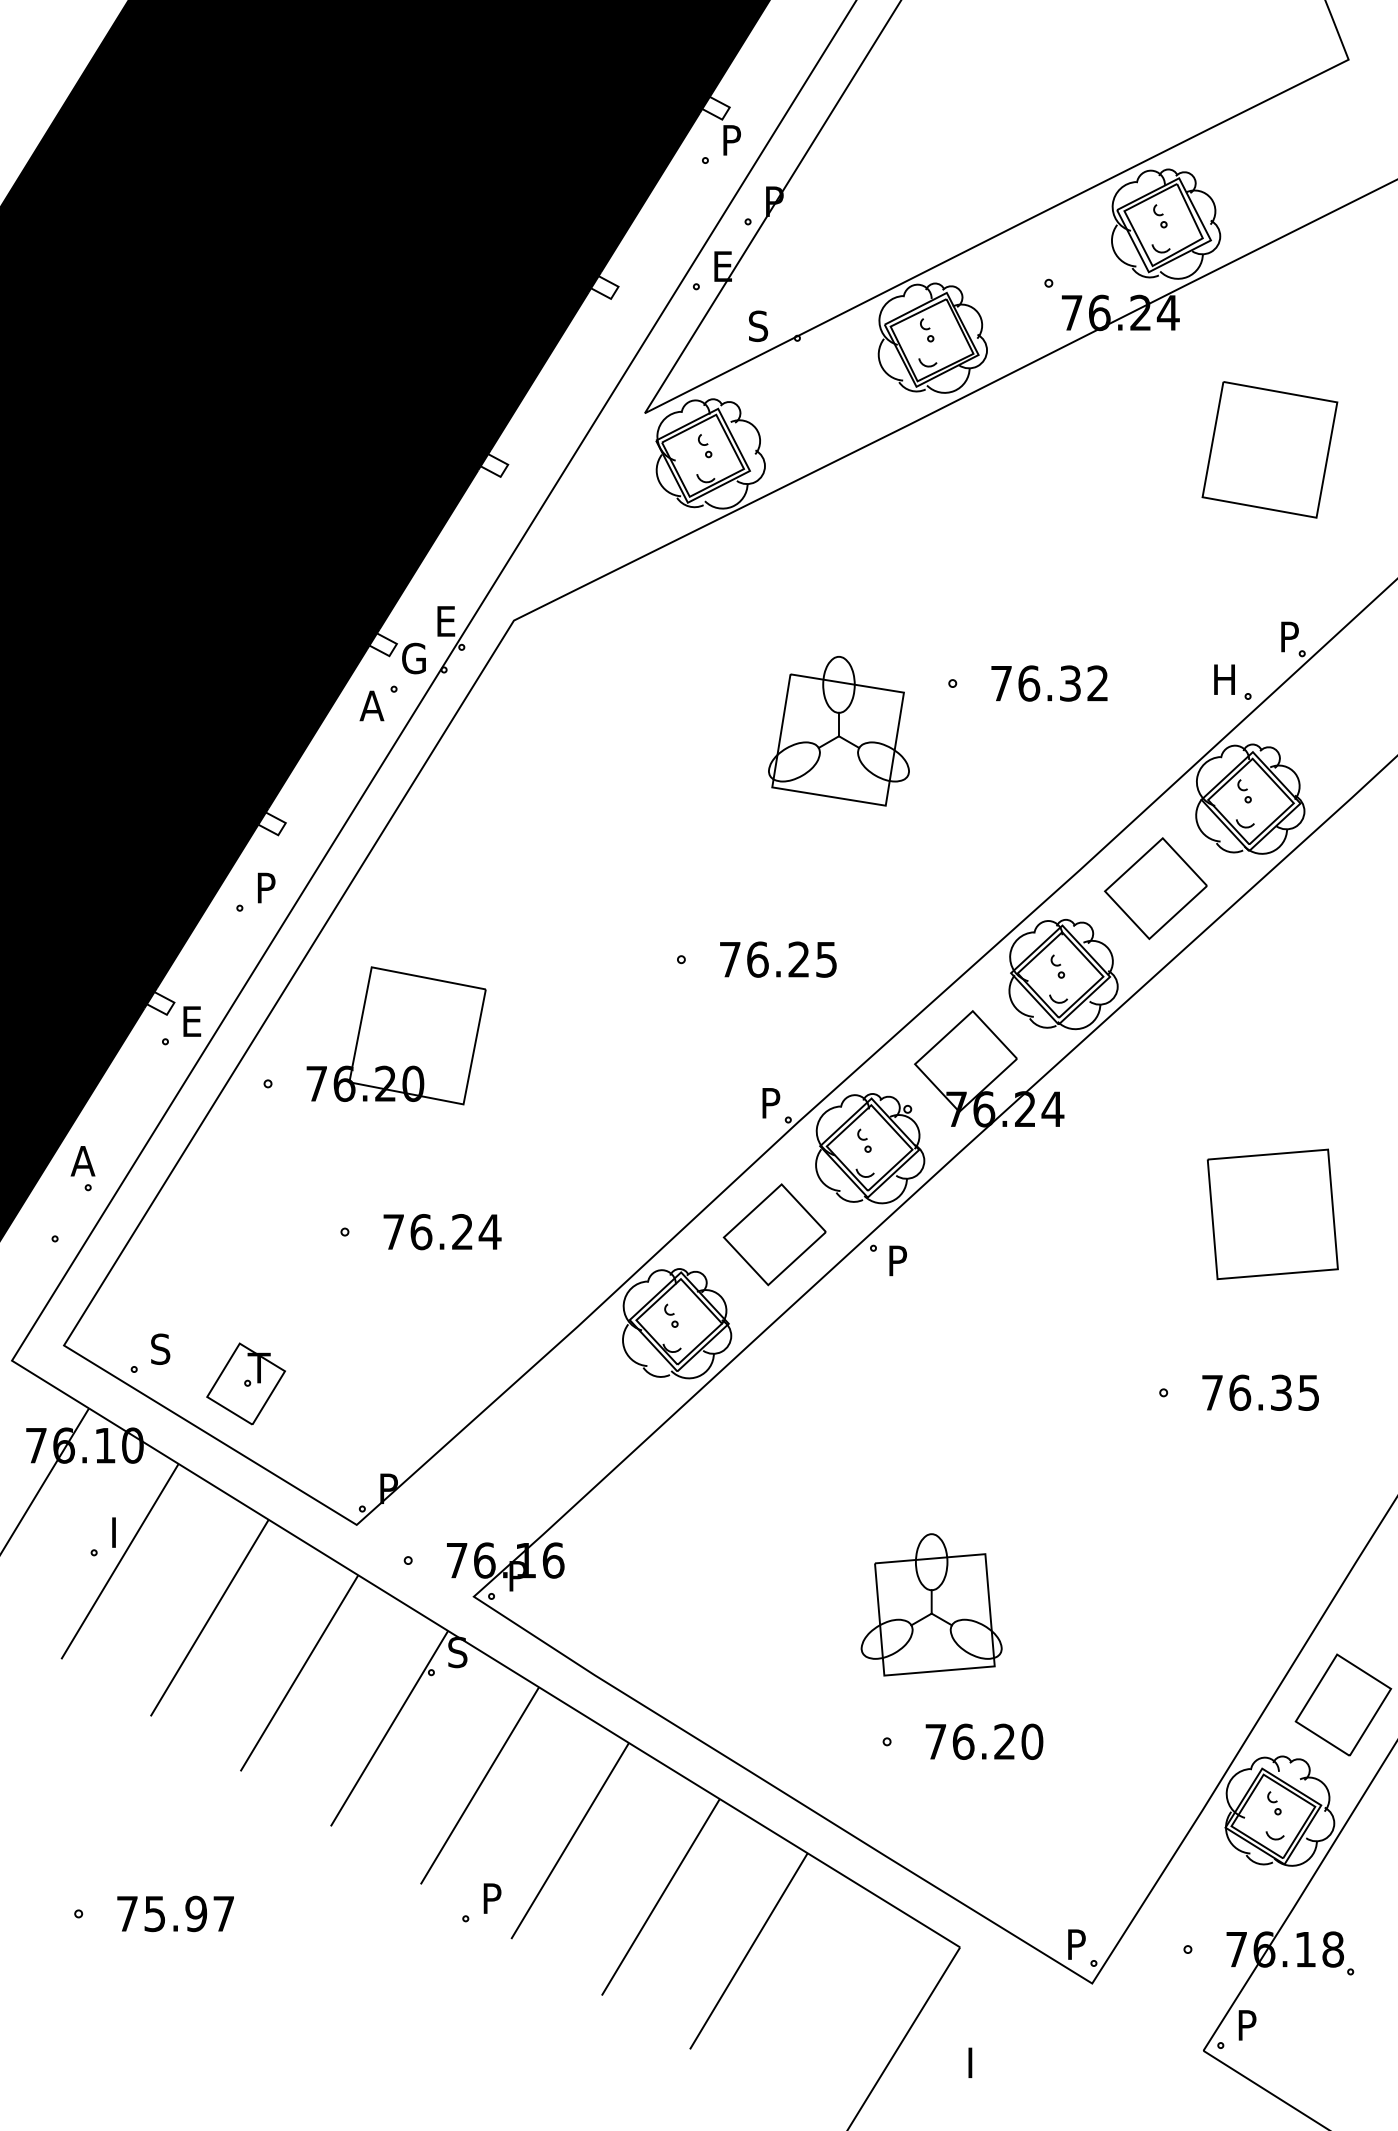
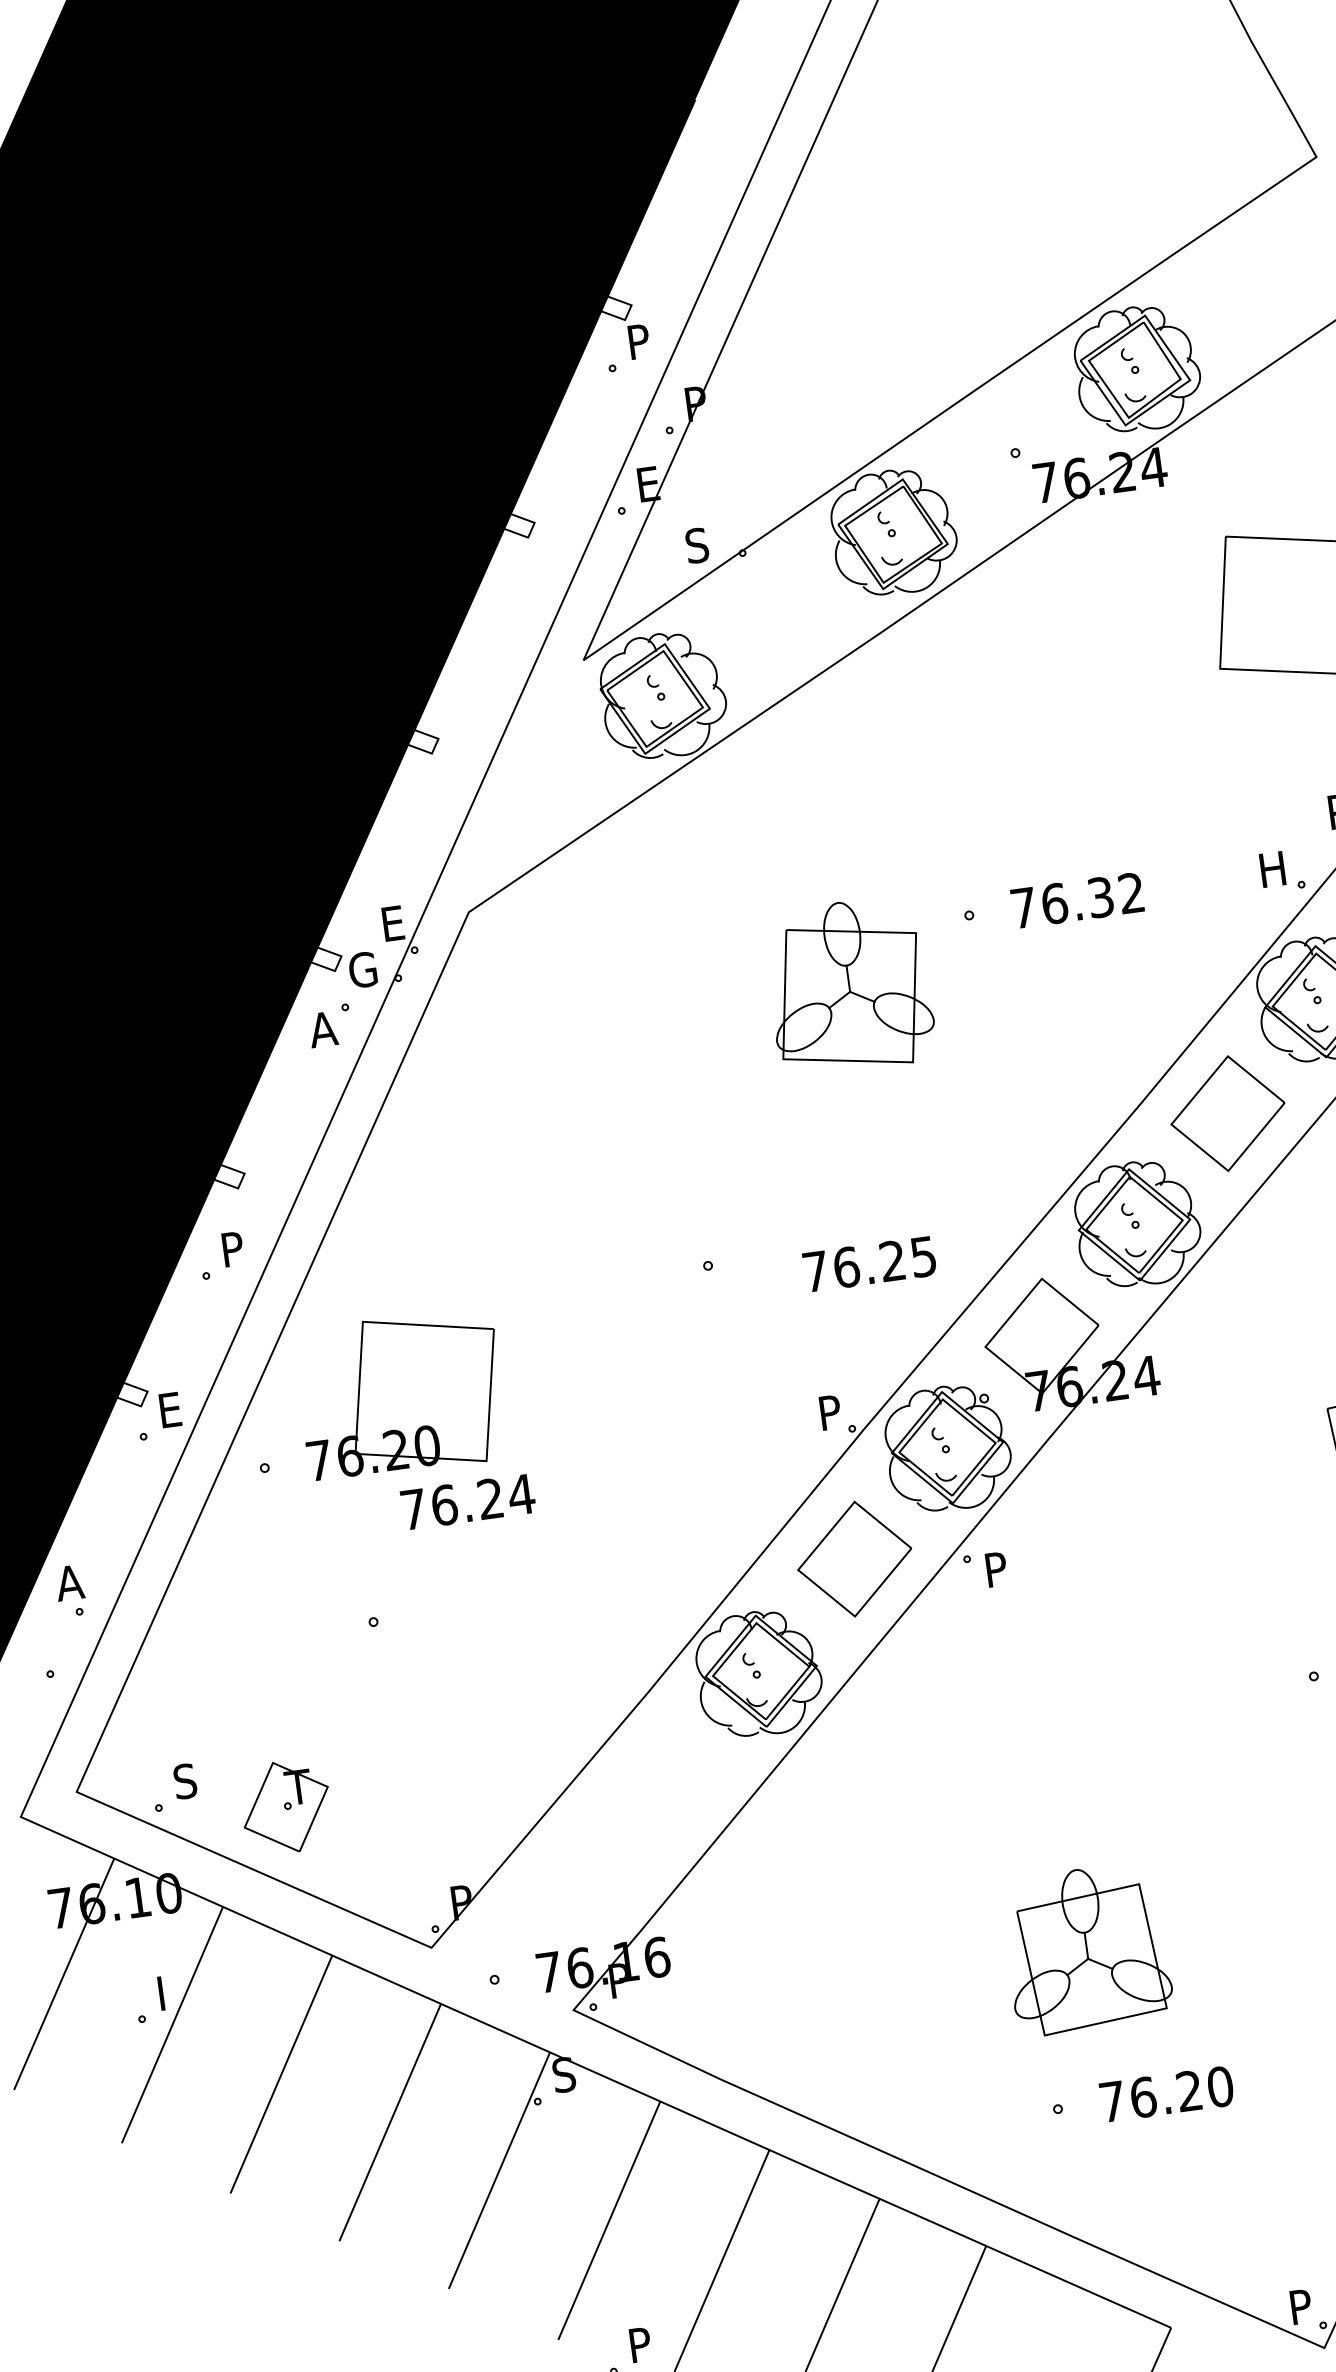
text: (778, 959) -> (869, 1264), moved
text: (442, 1232) -> (468, 1502), moved

